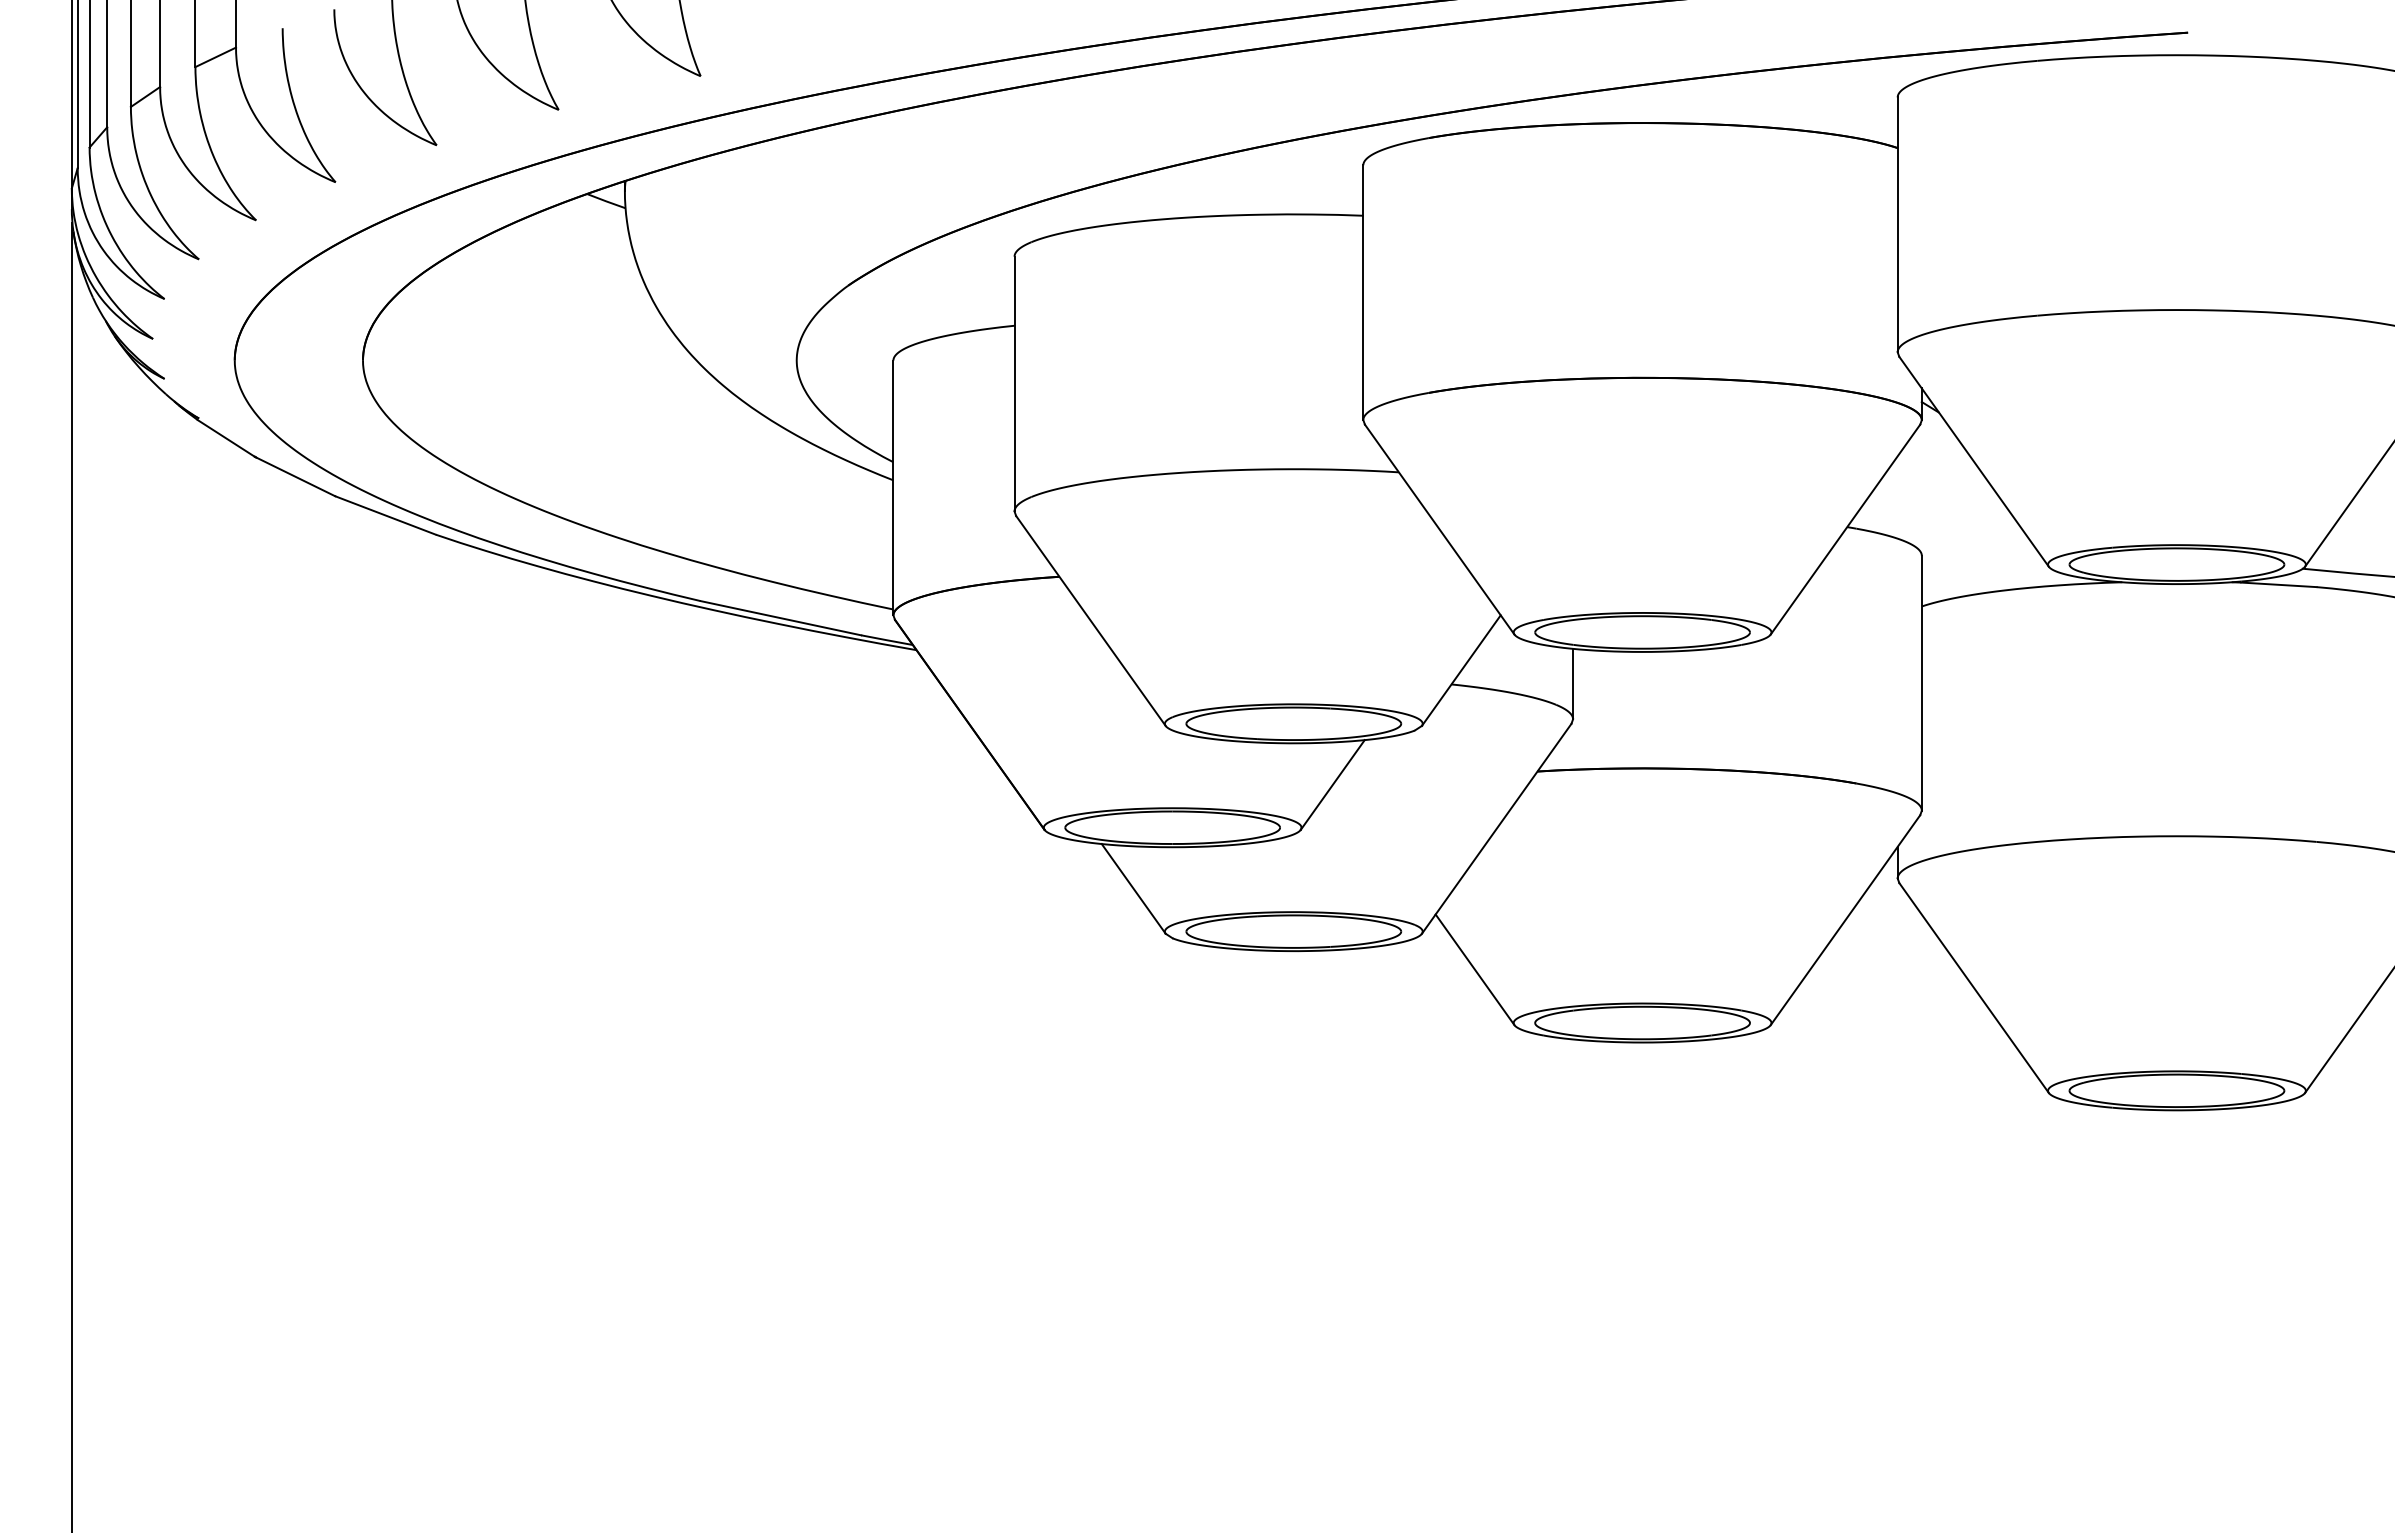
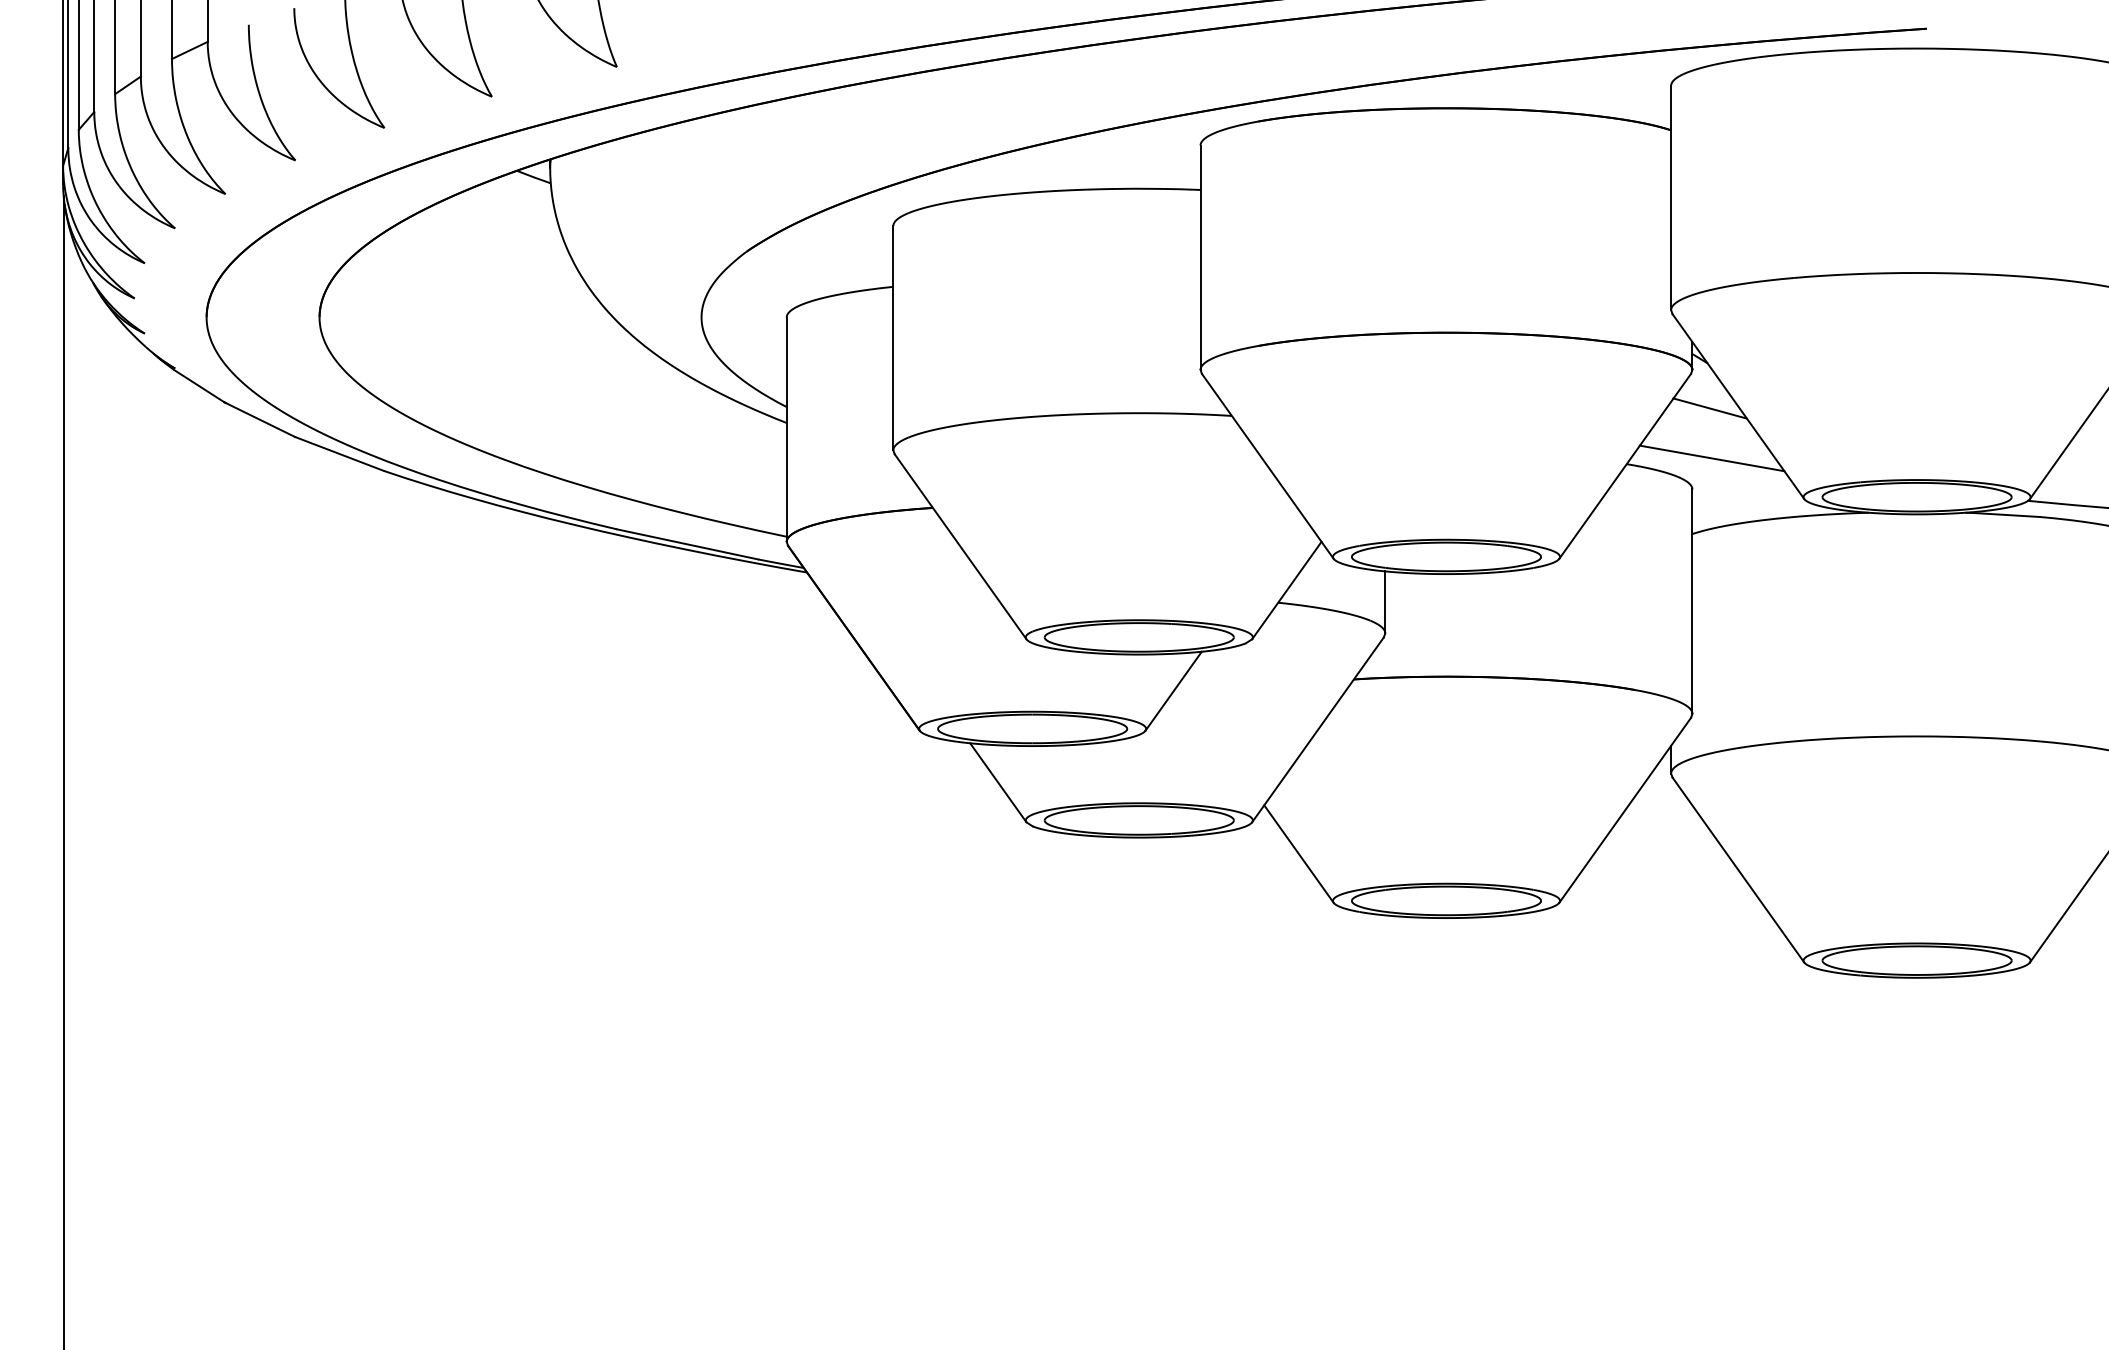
line: (1941, 463) -> (1709, 408), added
line: (1944, 520) -> (1712, 458), added

